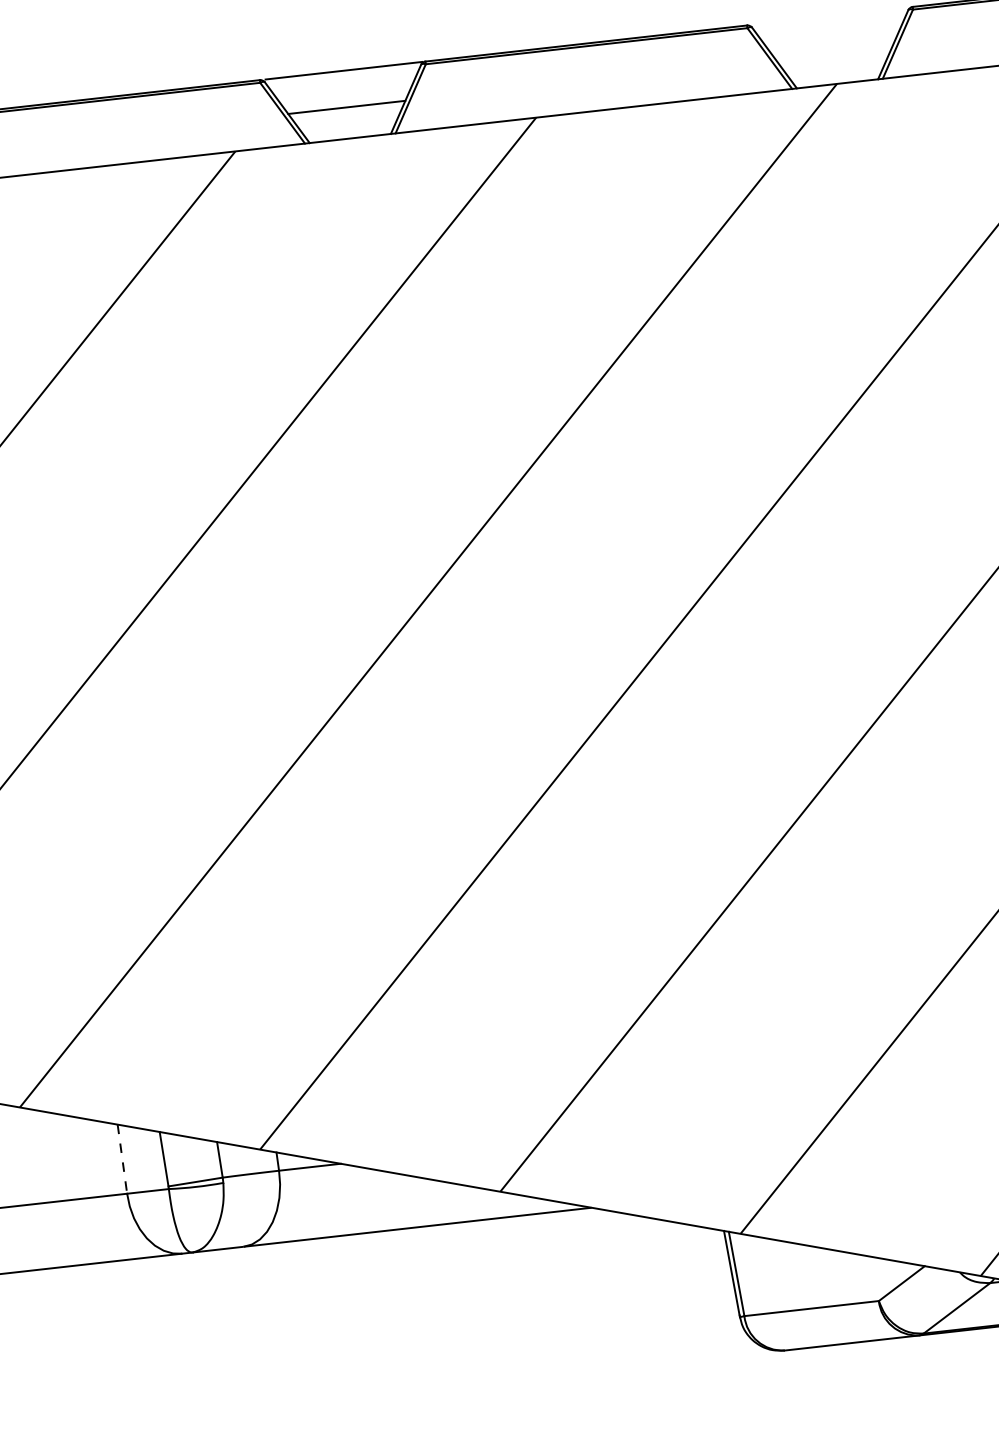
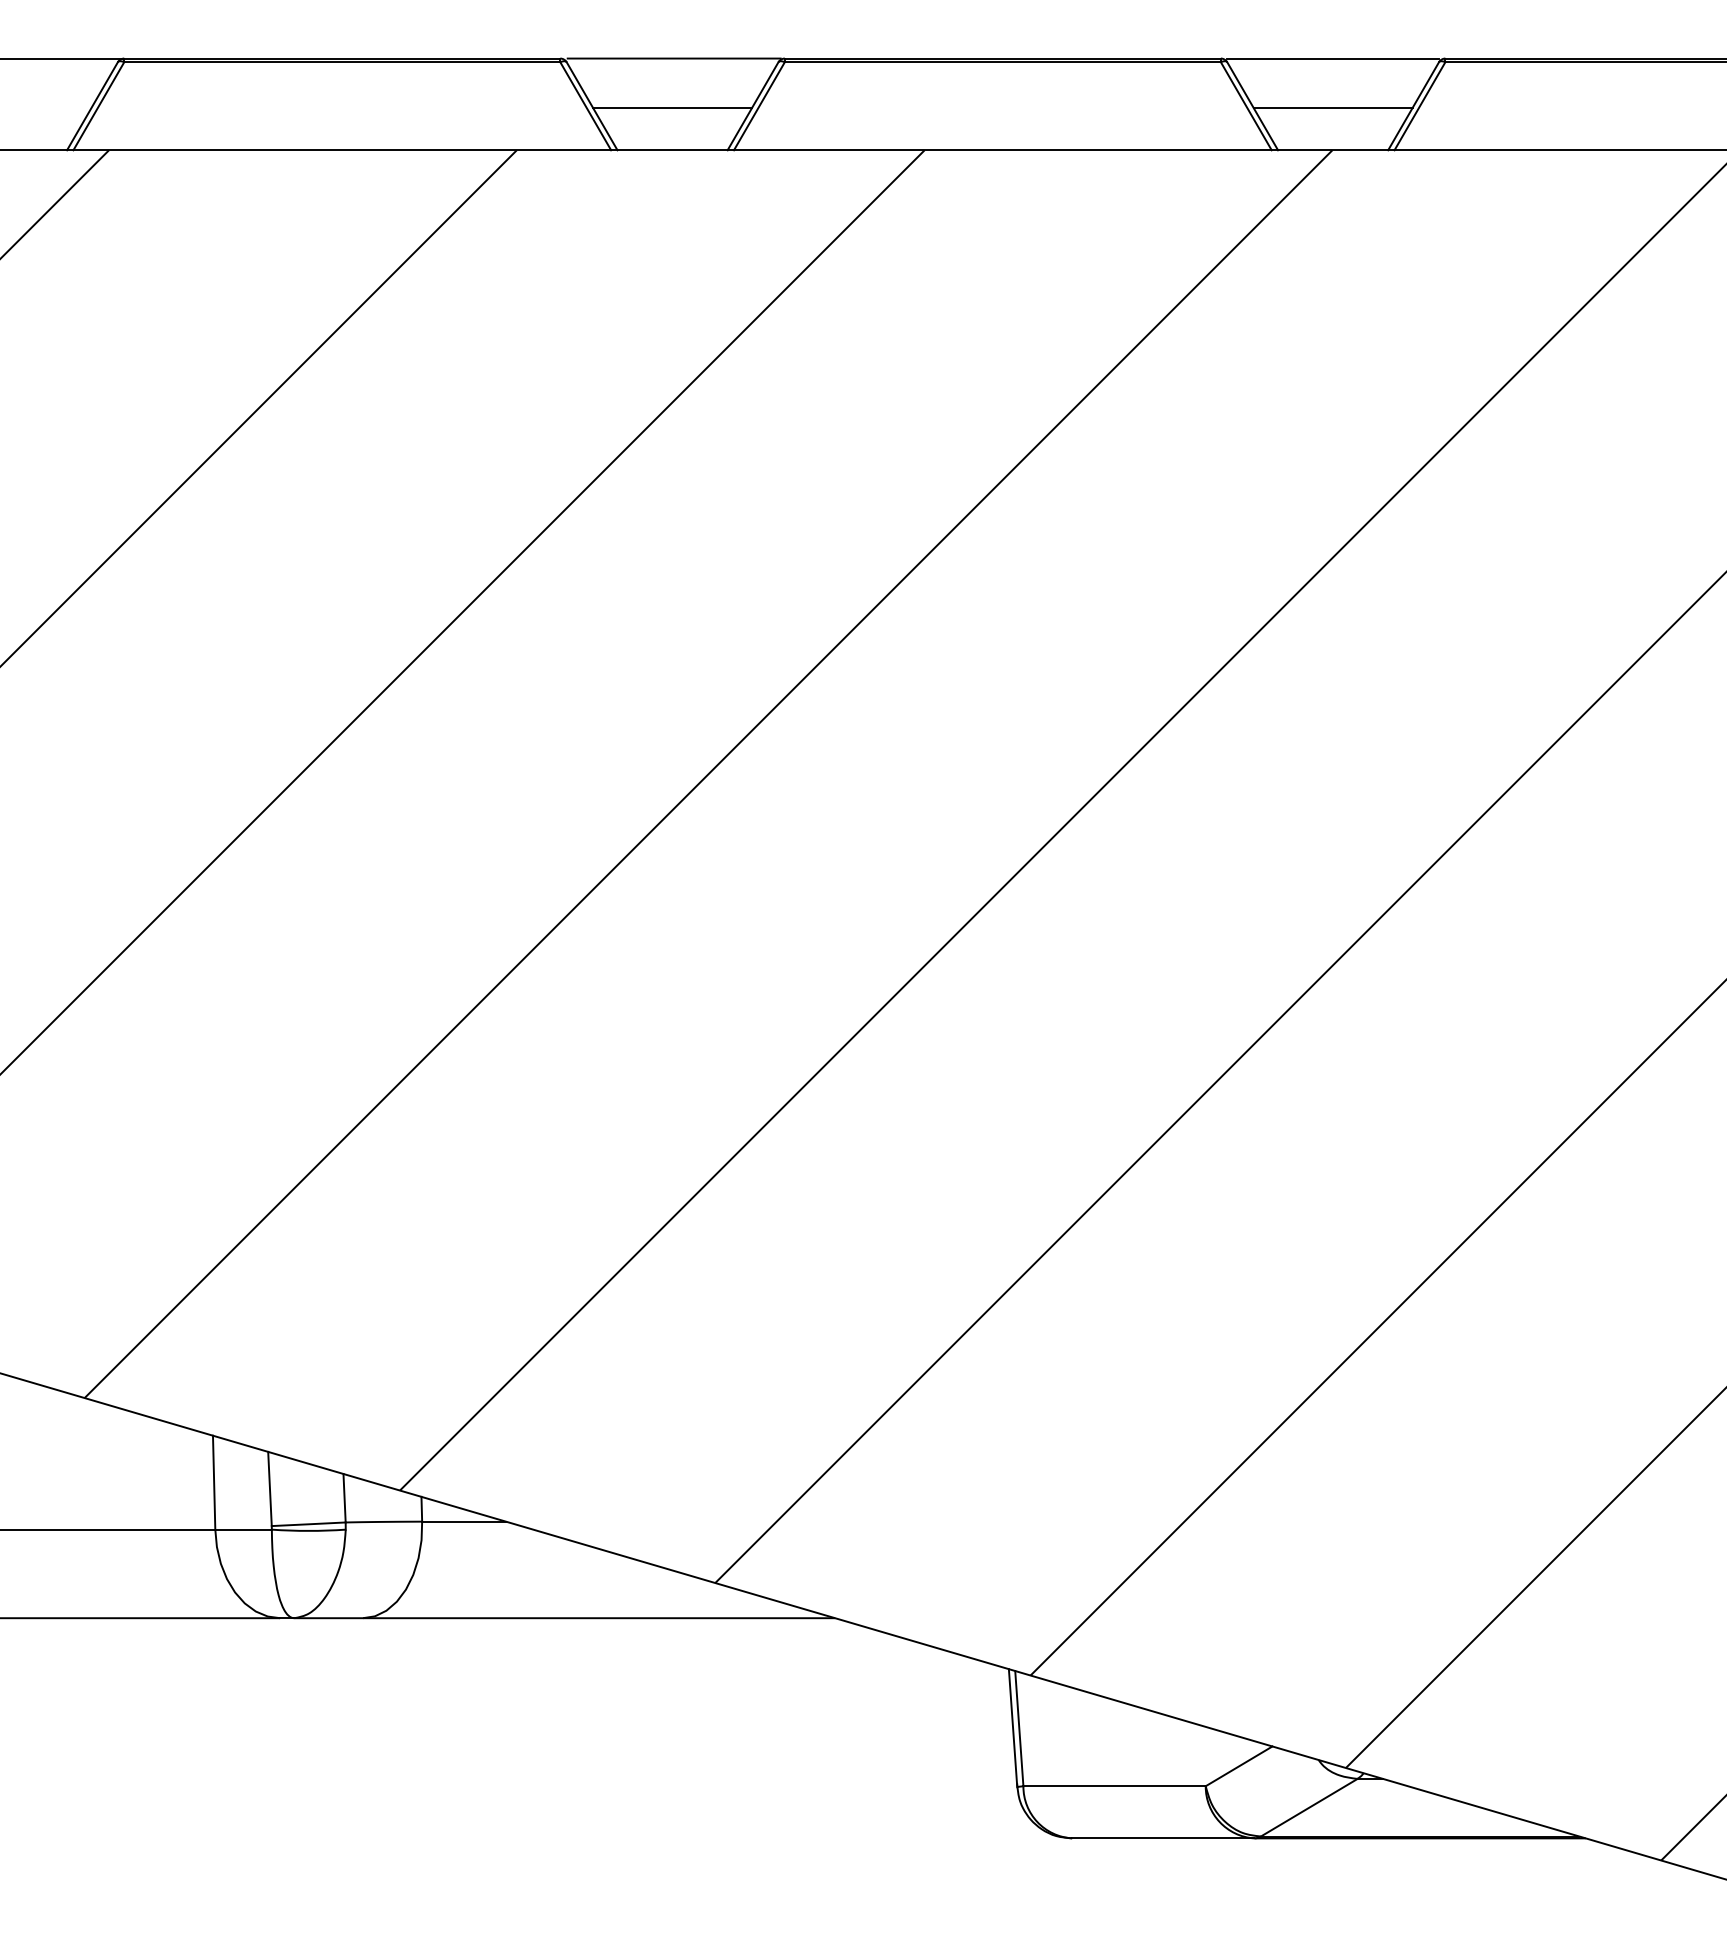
line: (829, 16) -> (1332, 58), added
line: (833, 53) -> (1332, 108), added
line: (122, 1159) -> (214, 1482), dashed -> solid

